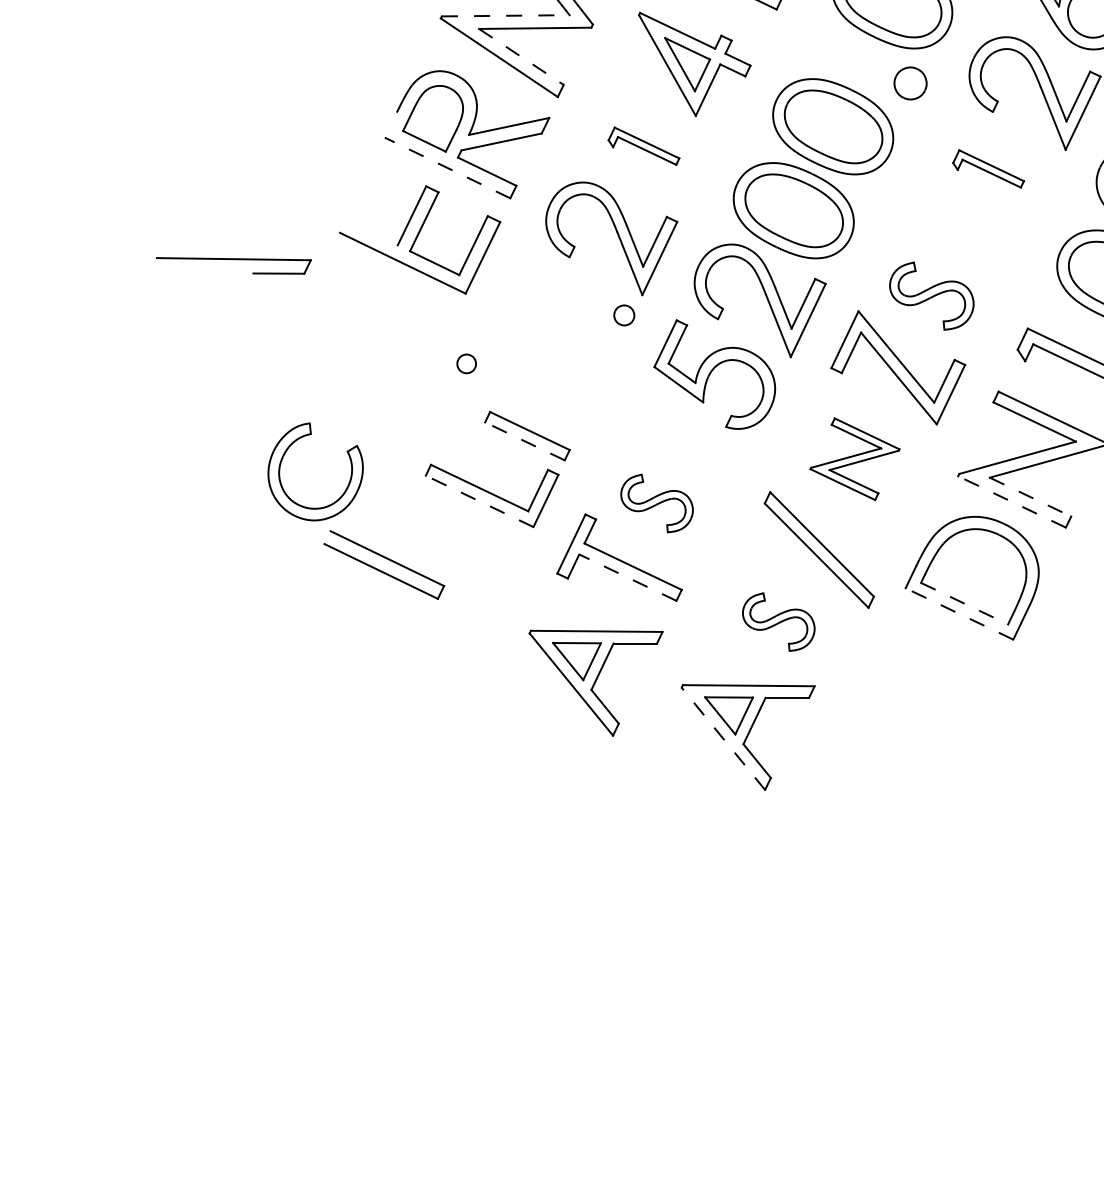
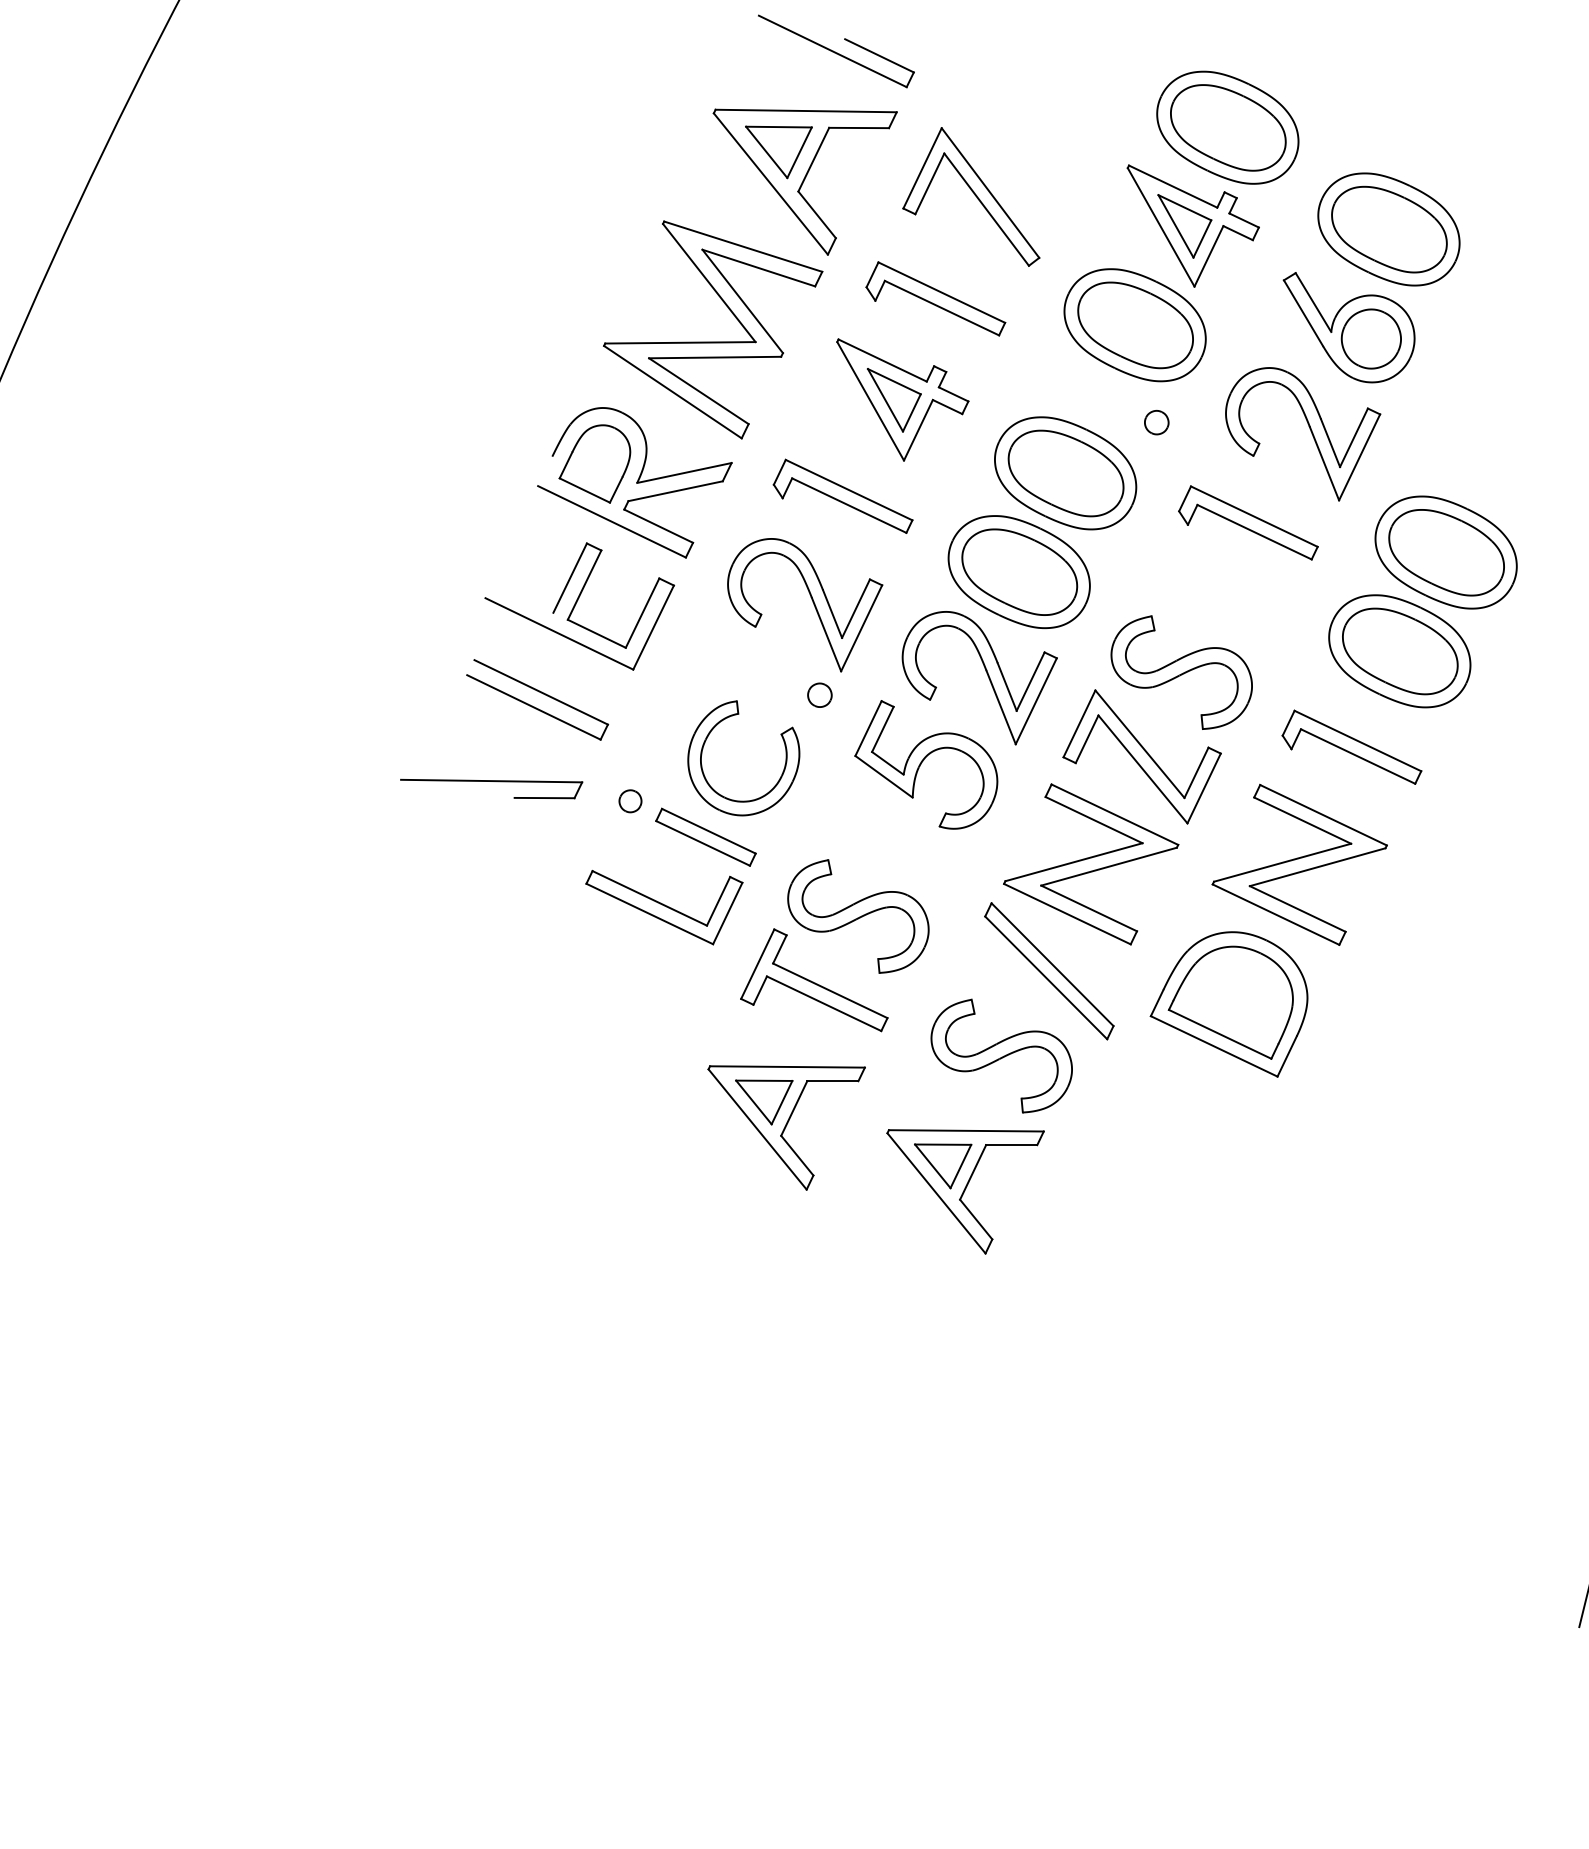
line: (505, 15) -> (680, 342), dashed -> solid
line: (521, 57) -> (698, 391), dashed -> solid
part: (910, 83) -> (1156, 422), size x0.62
part: (643, 145) -> (842, 495), size x1.67
line: (447, 167) -> (611, 521), dashed -> solid
part: (988, 168) -> (1248, 522), size x1.67
part: (233, 259) -> (491, 781), moved
part: (931, 296) -> (1181, 672), size x1.43
part: (466, 364) -> (630, 801), moved
line: (525, 441) -> (703, 843), dashed -> solid
part: (283, 459) -> (705, 743), moved
part: (855, 459) -> (1091, 864), size x1.67
line: (1031, 497) -> (1298, 909), dashed -> solid
line: (479, 500) -> (649, 913), dashed -> solid
line: (1011, 501) -> (1275, 914), dashed -> solid
part: (657, 503) -> (858, 916), size x1.67
part: (385, 558) -> (538, 692), moved
line: (627, 577) -> (823, 1003), dashed -> solid
line: (964, 603) -> (1220, 1034), dashed -> solid
line: (958, 614) -> (1213, 1046), dashed -> solid
part: (778, 621) -> (1001, 1055), size x1.67
line: (723, 738) -> (936, 1193), dashed -> solid

